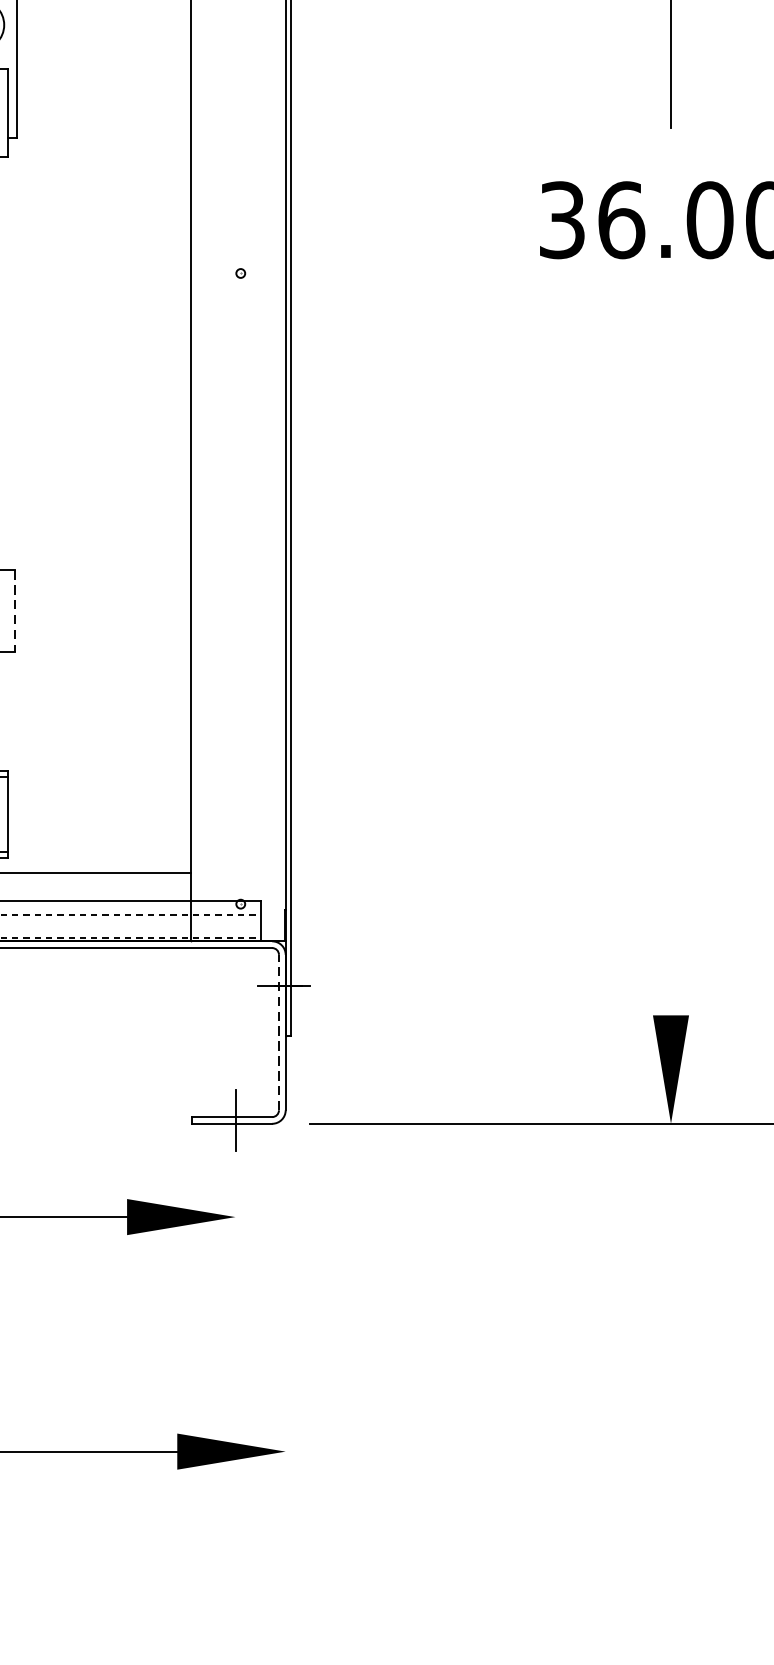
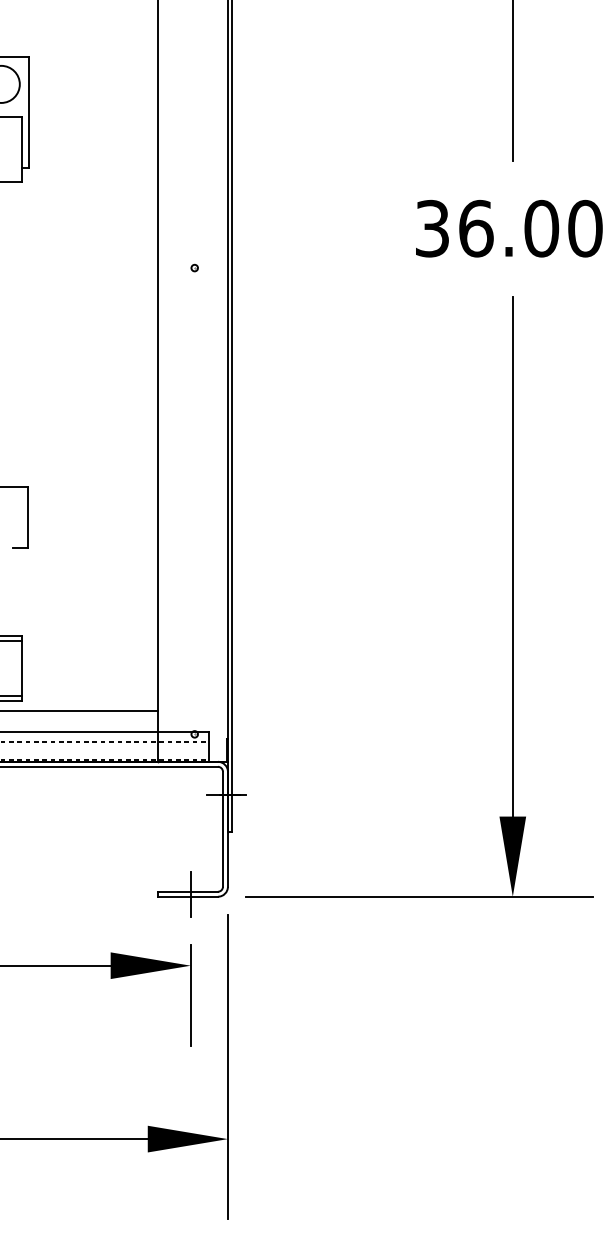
line: (14, 612) -> (27, 518), dashed -> solid
line: (670, 663) -> (512, 556), added
line: (278, 1031) -> (222, 828), dashed -> solid
line: (235, 1257) -> (190, 995), added
line: (285, 1353) -> (227, 1066), added

